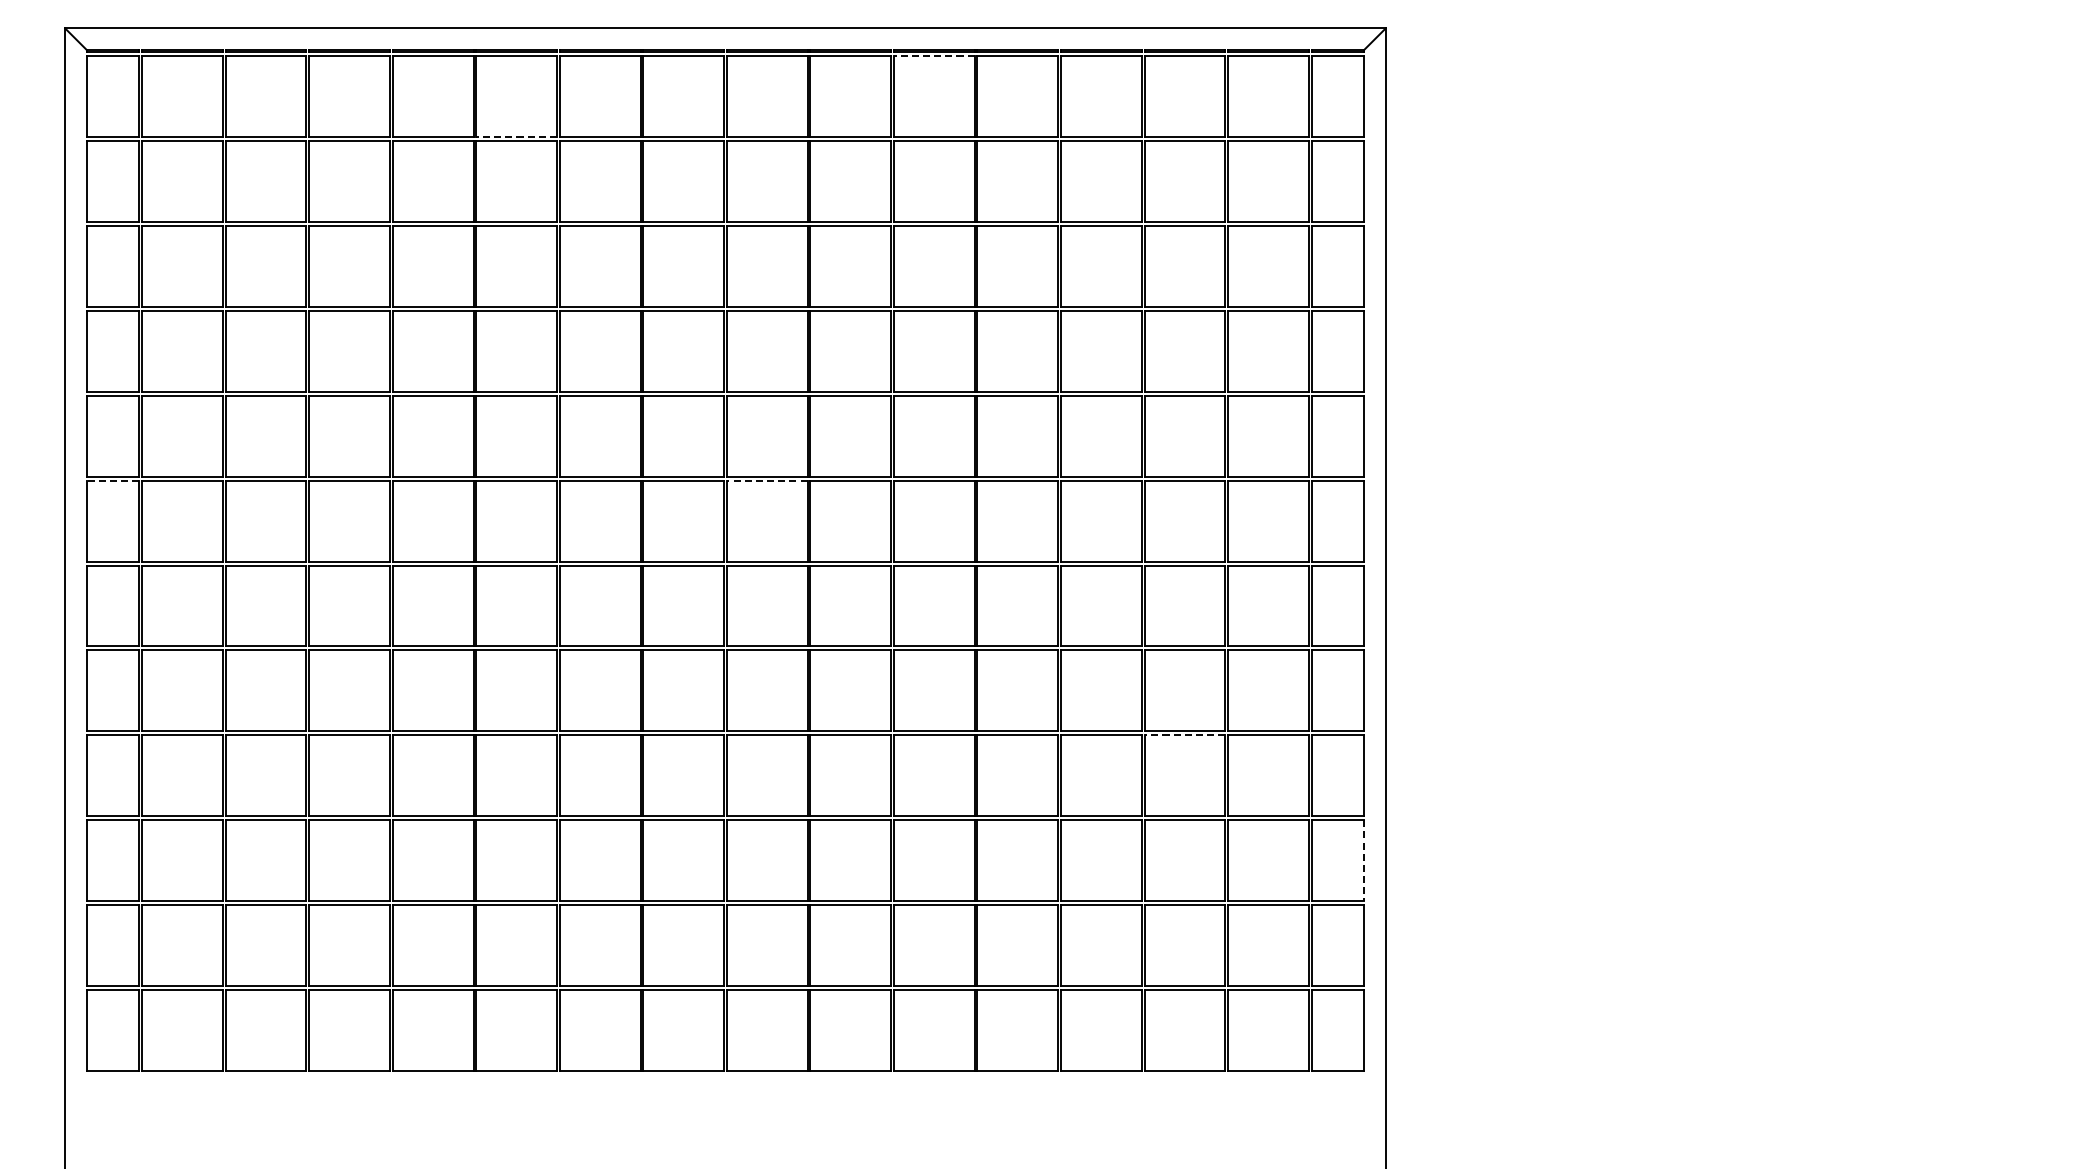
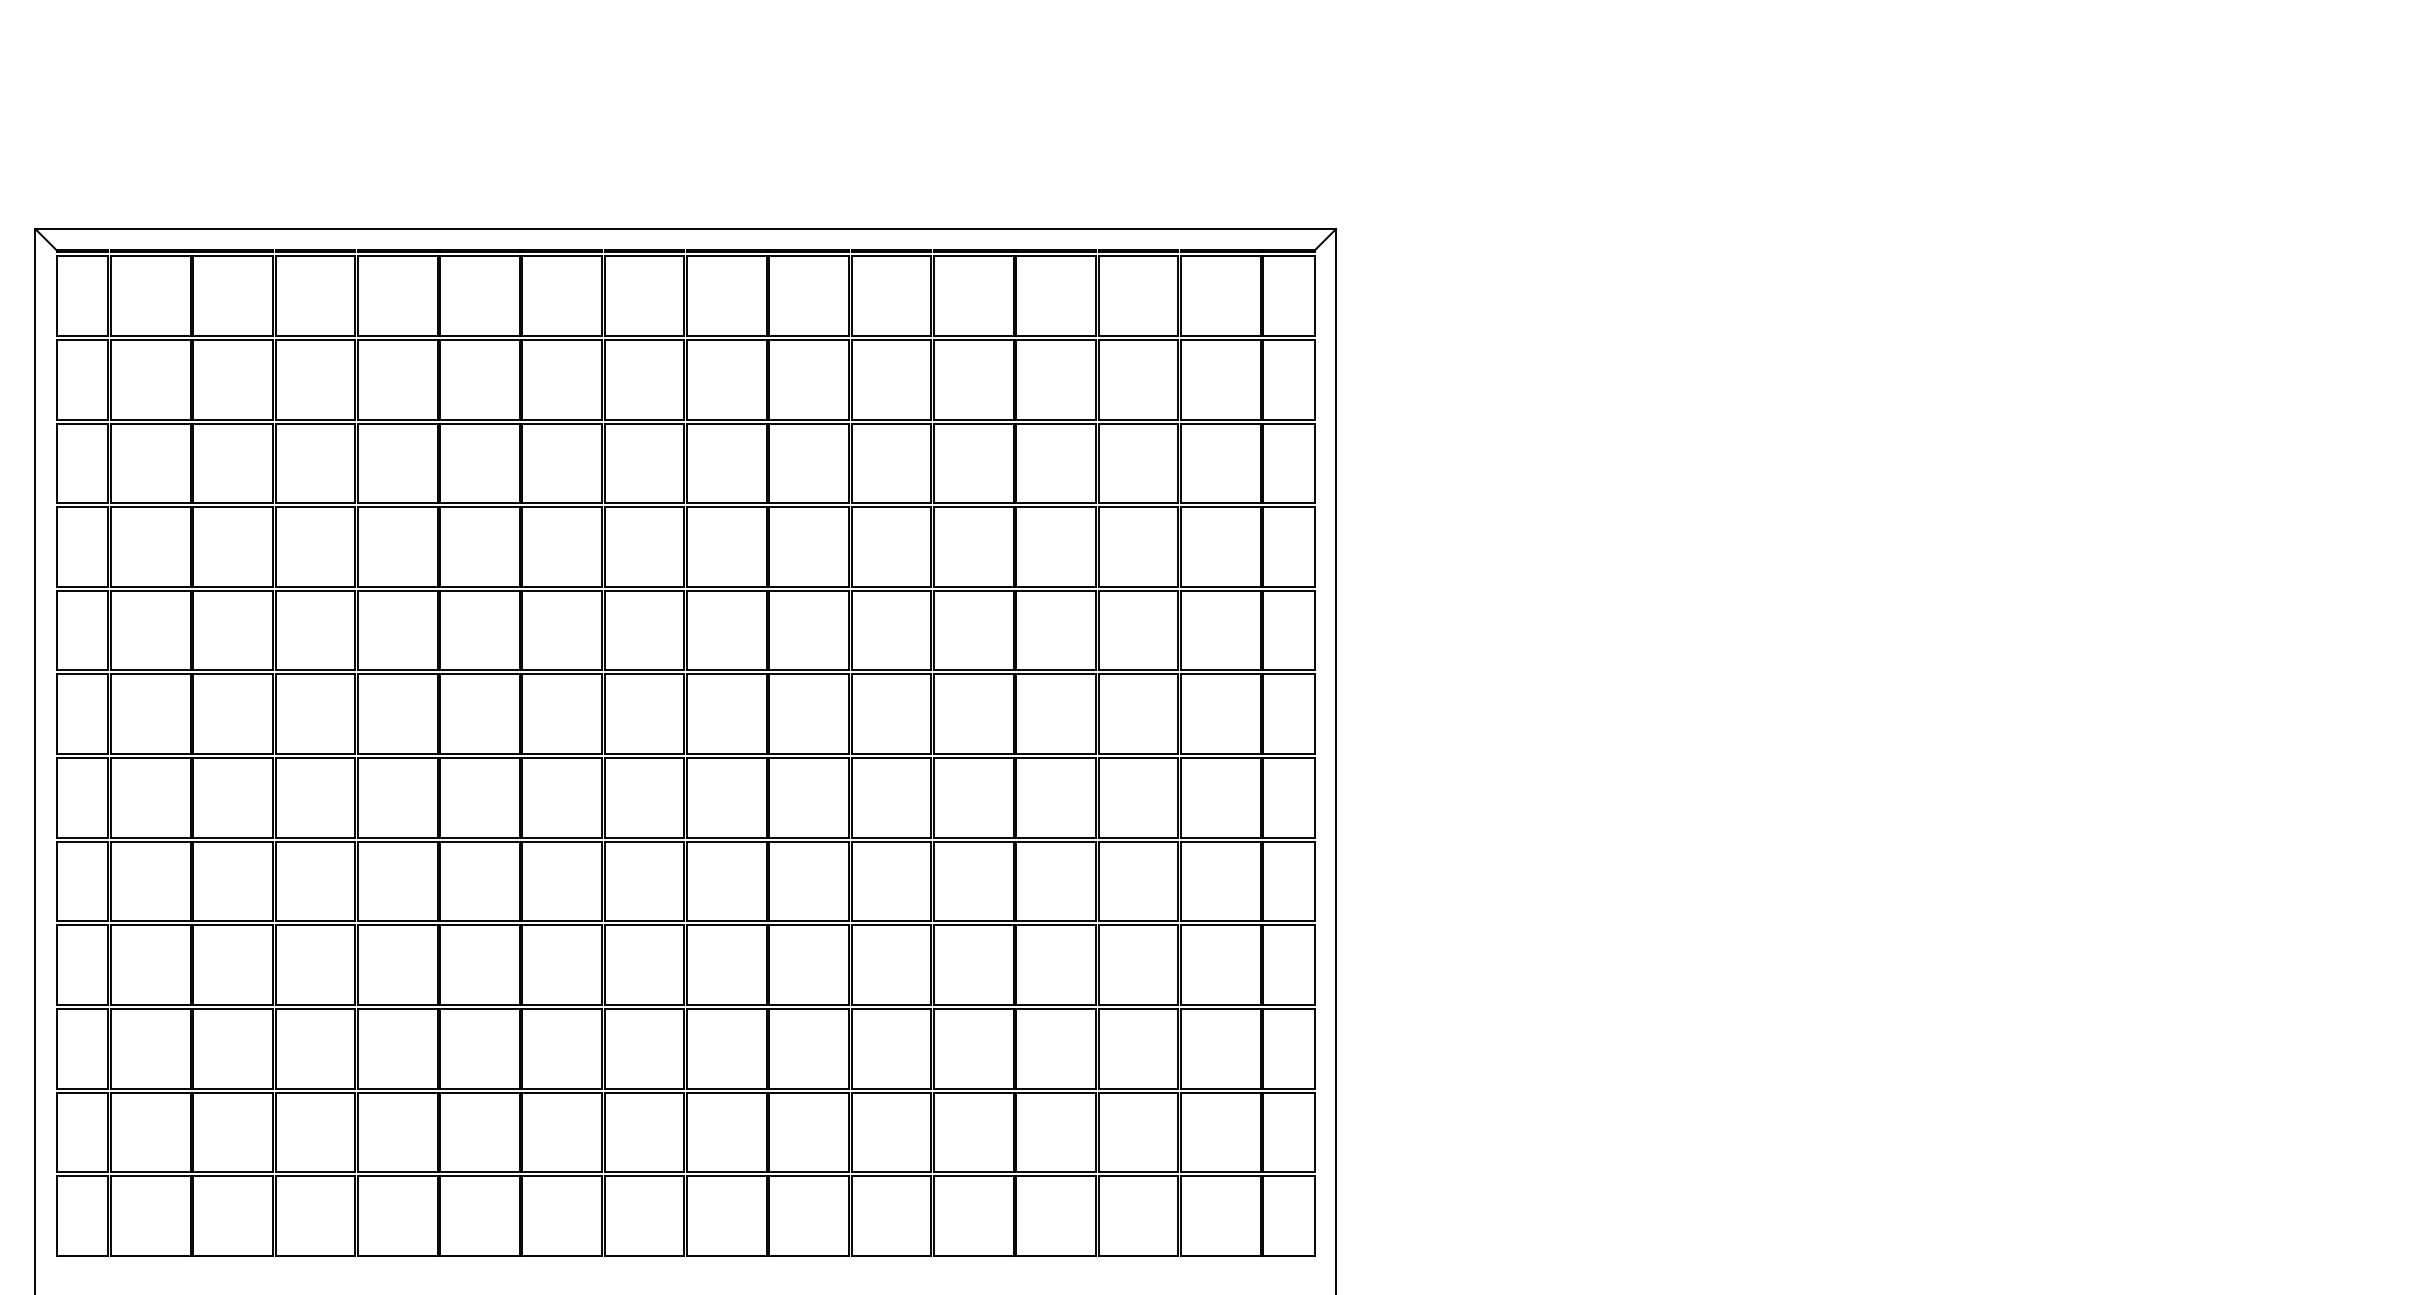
line: (934, 56) -> (891, 256), dashed -> solid
line: (517, 136) -> (480, 335), dashed -> solid
line: (113, 480) -> (82, 674), dashed -> solid
line: (766, 480) -> (726, 674), dashed -> solid
line: (1185, 735) -> (1138, 925), dashed -> solid
line: (1363, 860) -> (1314, 1048), dashed -> solid

